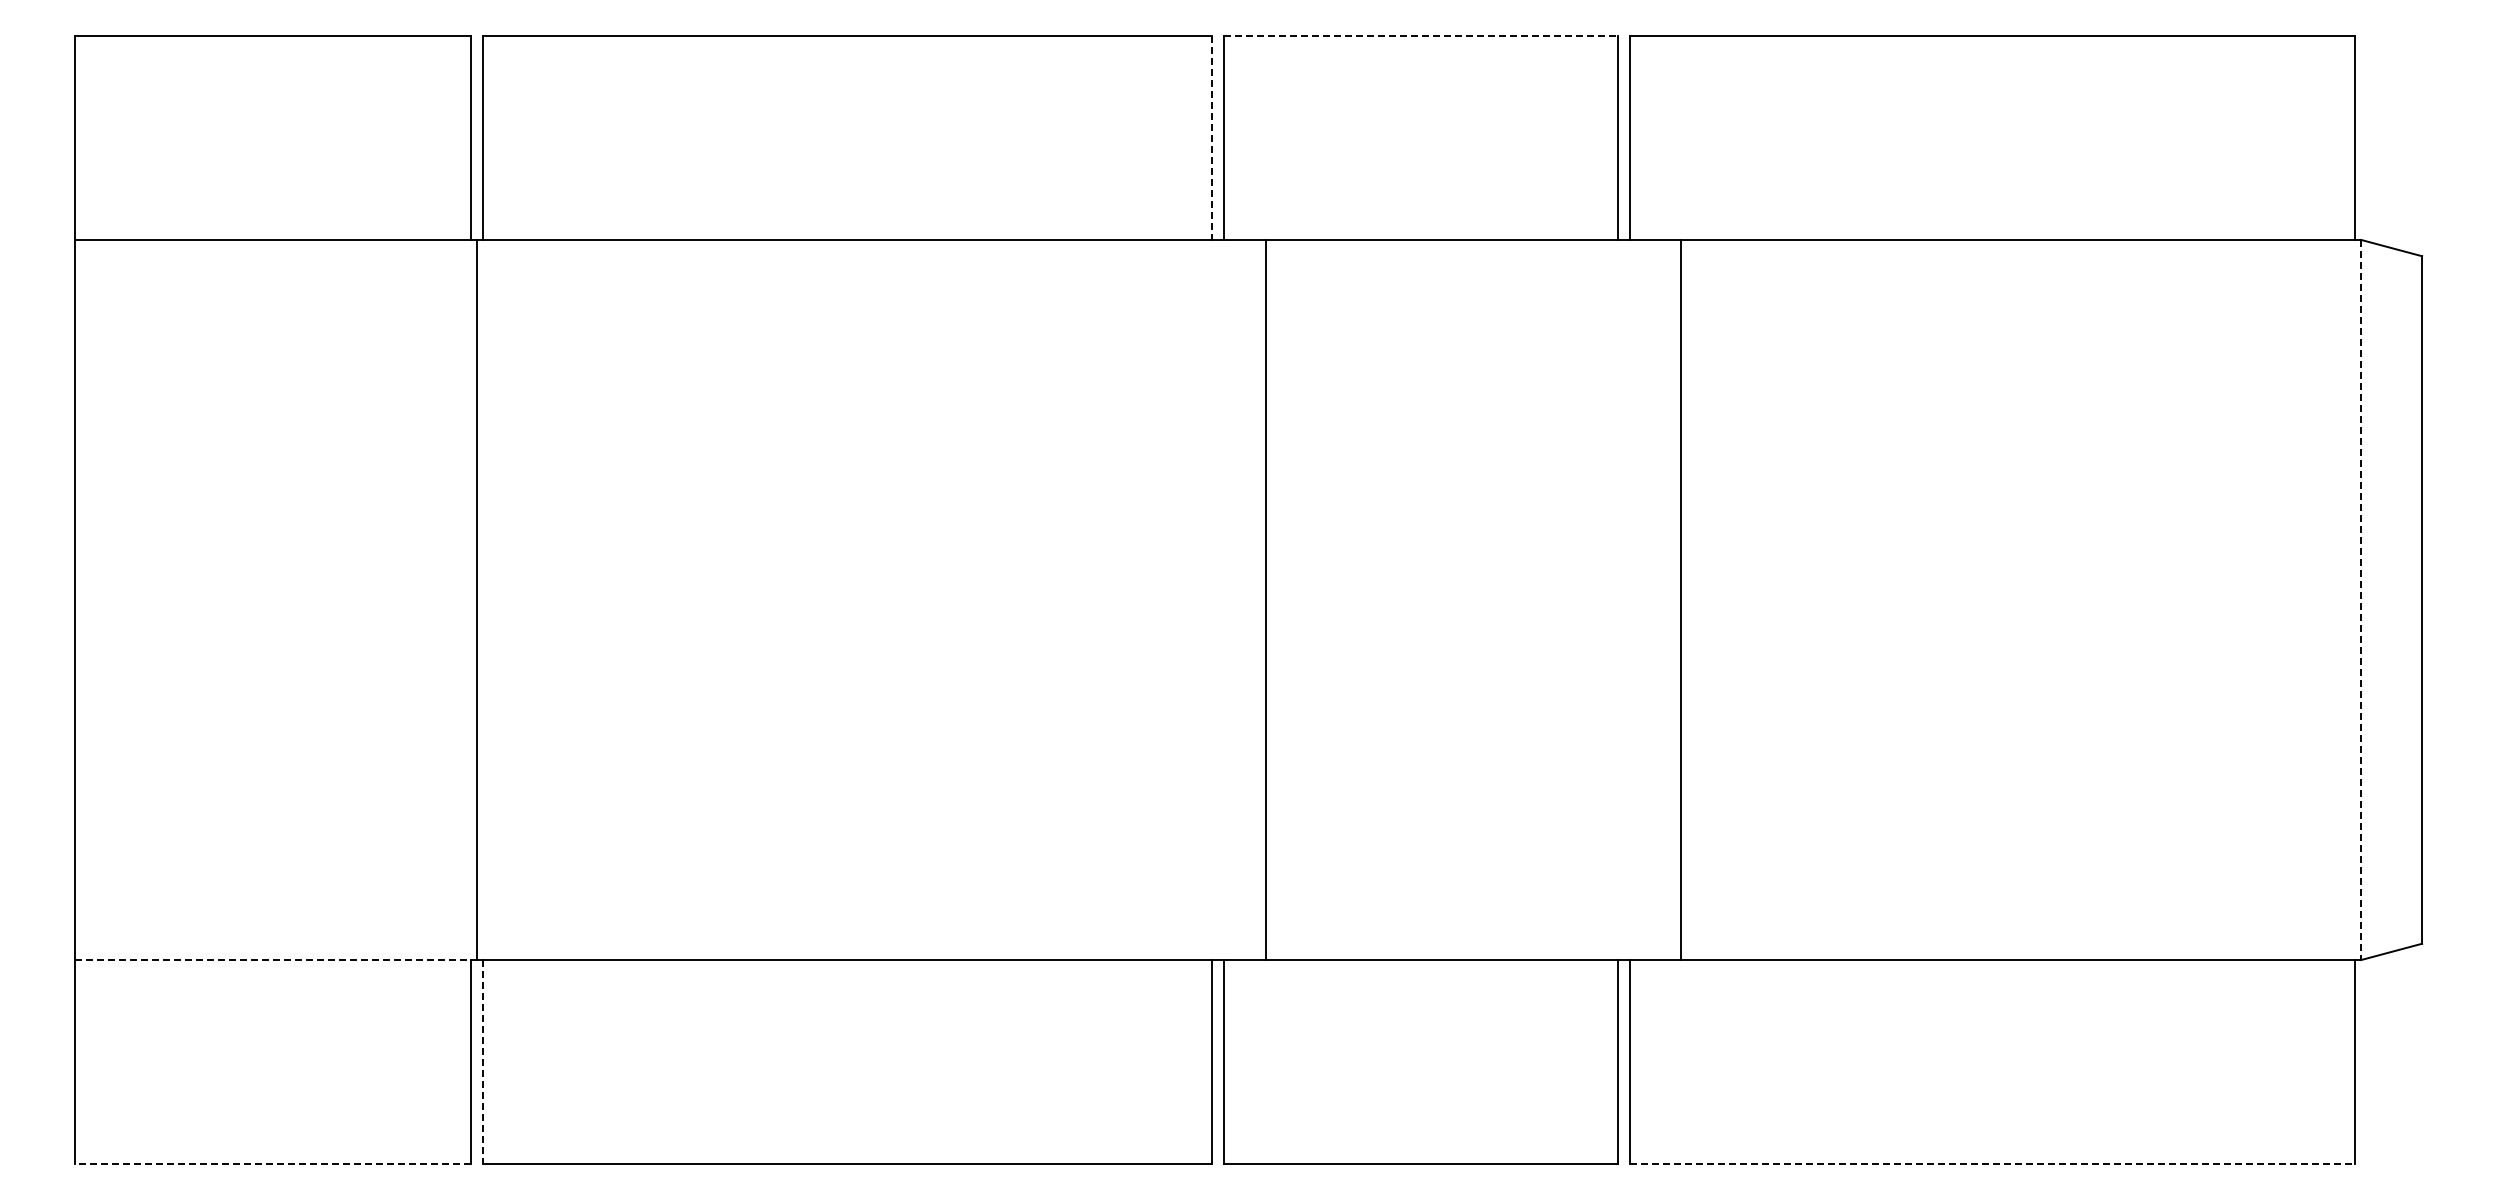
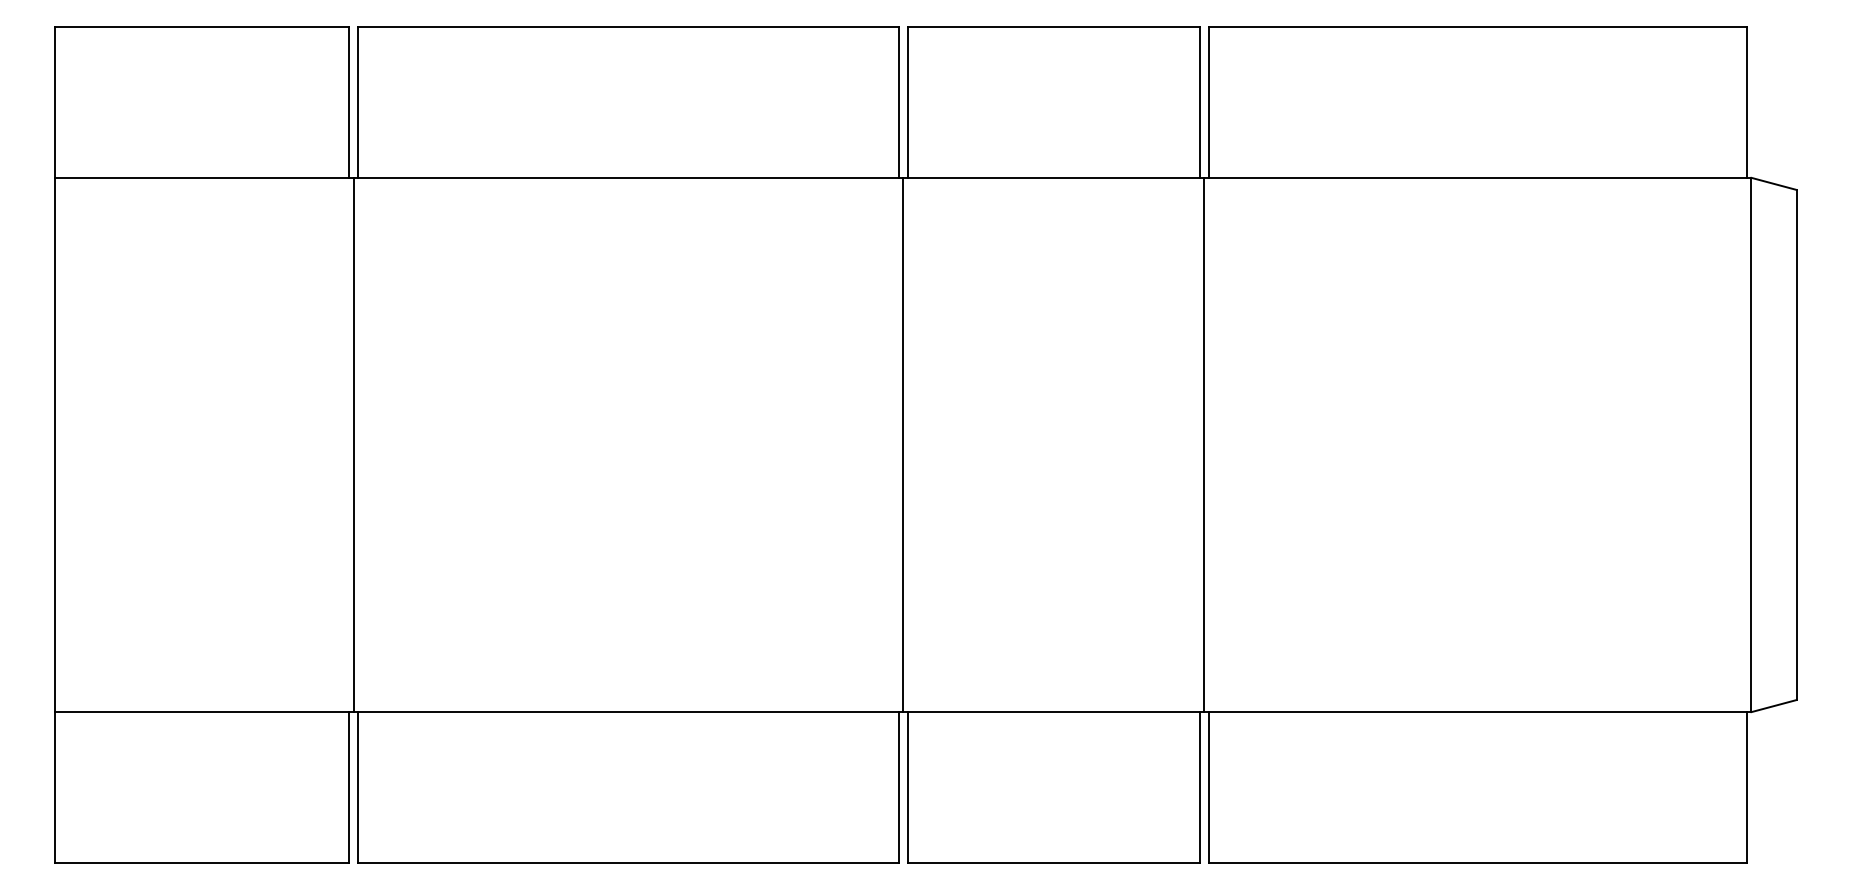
line: (1421, 36) -> (1054, 26), dashed -> solid
line: (1212, 138) -> (899, 102), dashed -> solid
line: (1266, 599) -> (903, 444), moved
line: (1680, 599) -> (1204, 444), moved
line: (2361, 600) -> (1751, 445), dashed -> solid
line: (273, 960) -> (202, 712), dashed -> solid
line: (482, 1061) -> (357, 787), dashed -> solid
line: (272, 1163) -> (201, 863), dashed -> solid
line: (1992, 1163) -> (1477, 863), dashed -> solid

